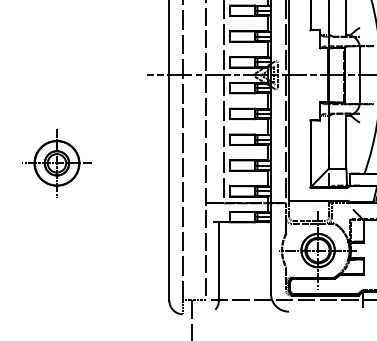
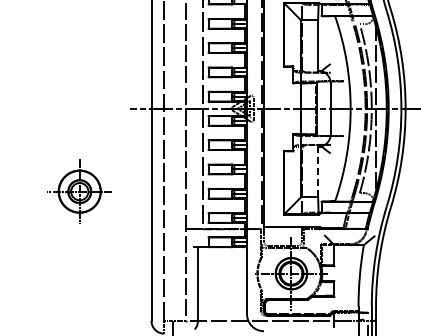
line: (346, 141) -> (318, 171), solid -> dashed
part: (56, 163) -> (79, 191), moved

